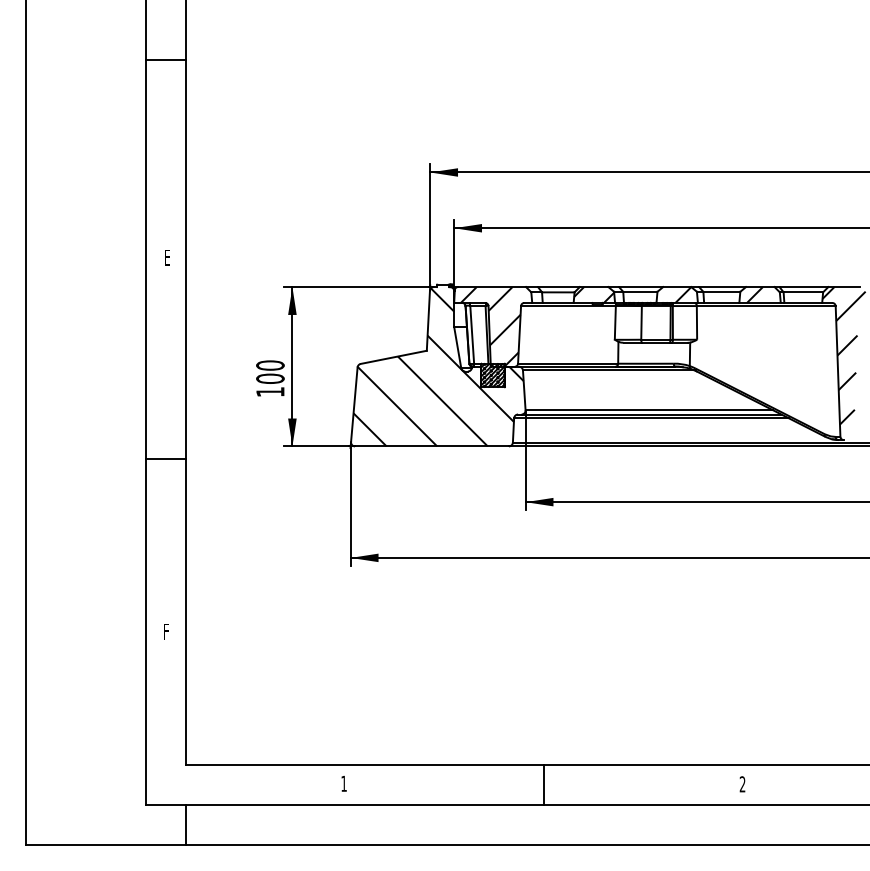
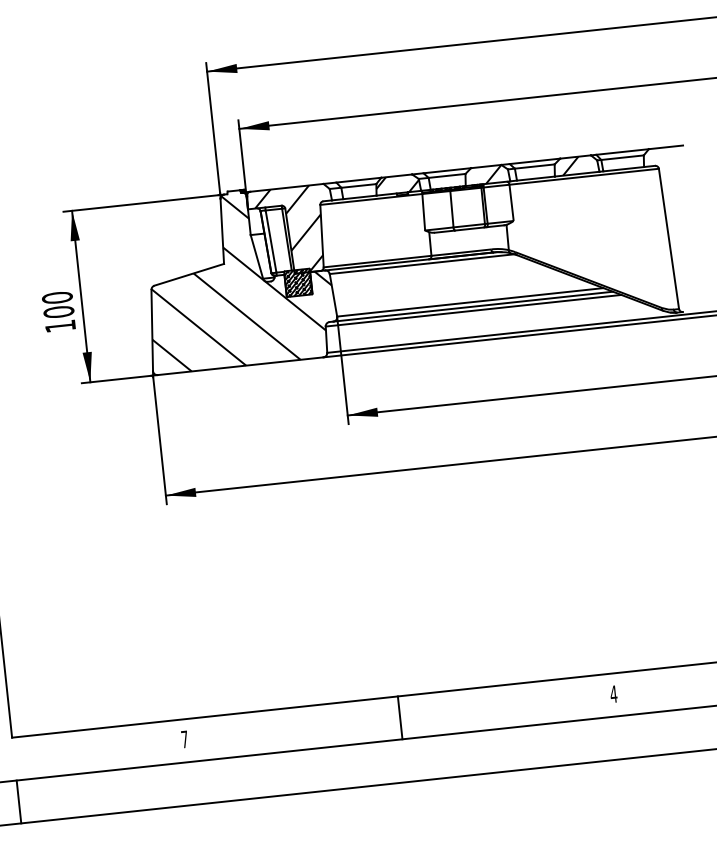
hatch: (843, 355) -> (673, 221), removed
text: (343, 783) -> (184, 739), 1 -> 7
text: (742, 784) -> (613, 694), 2 -> 4

